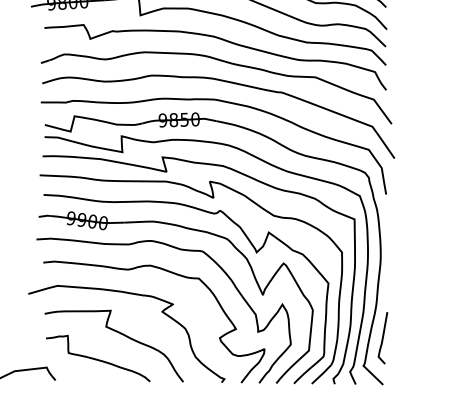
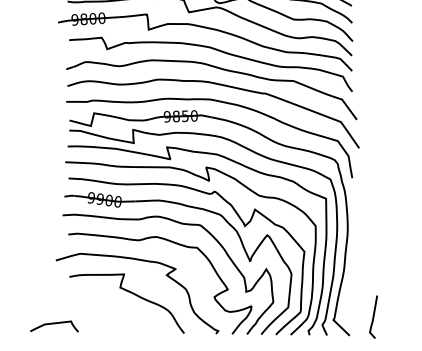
curve: (382, 337) -> (373, 316), moved
curve: (97, 359) -> (113, 314), removed

